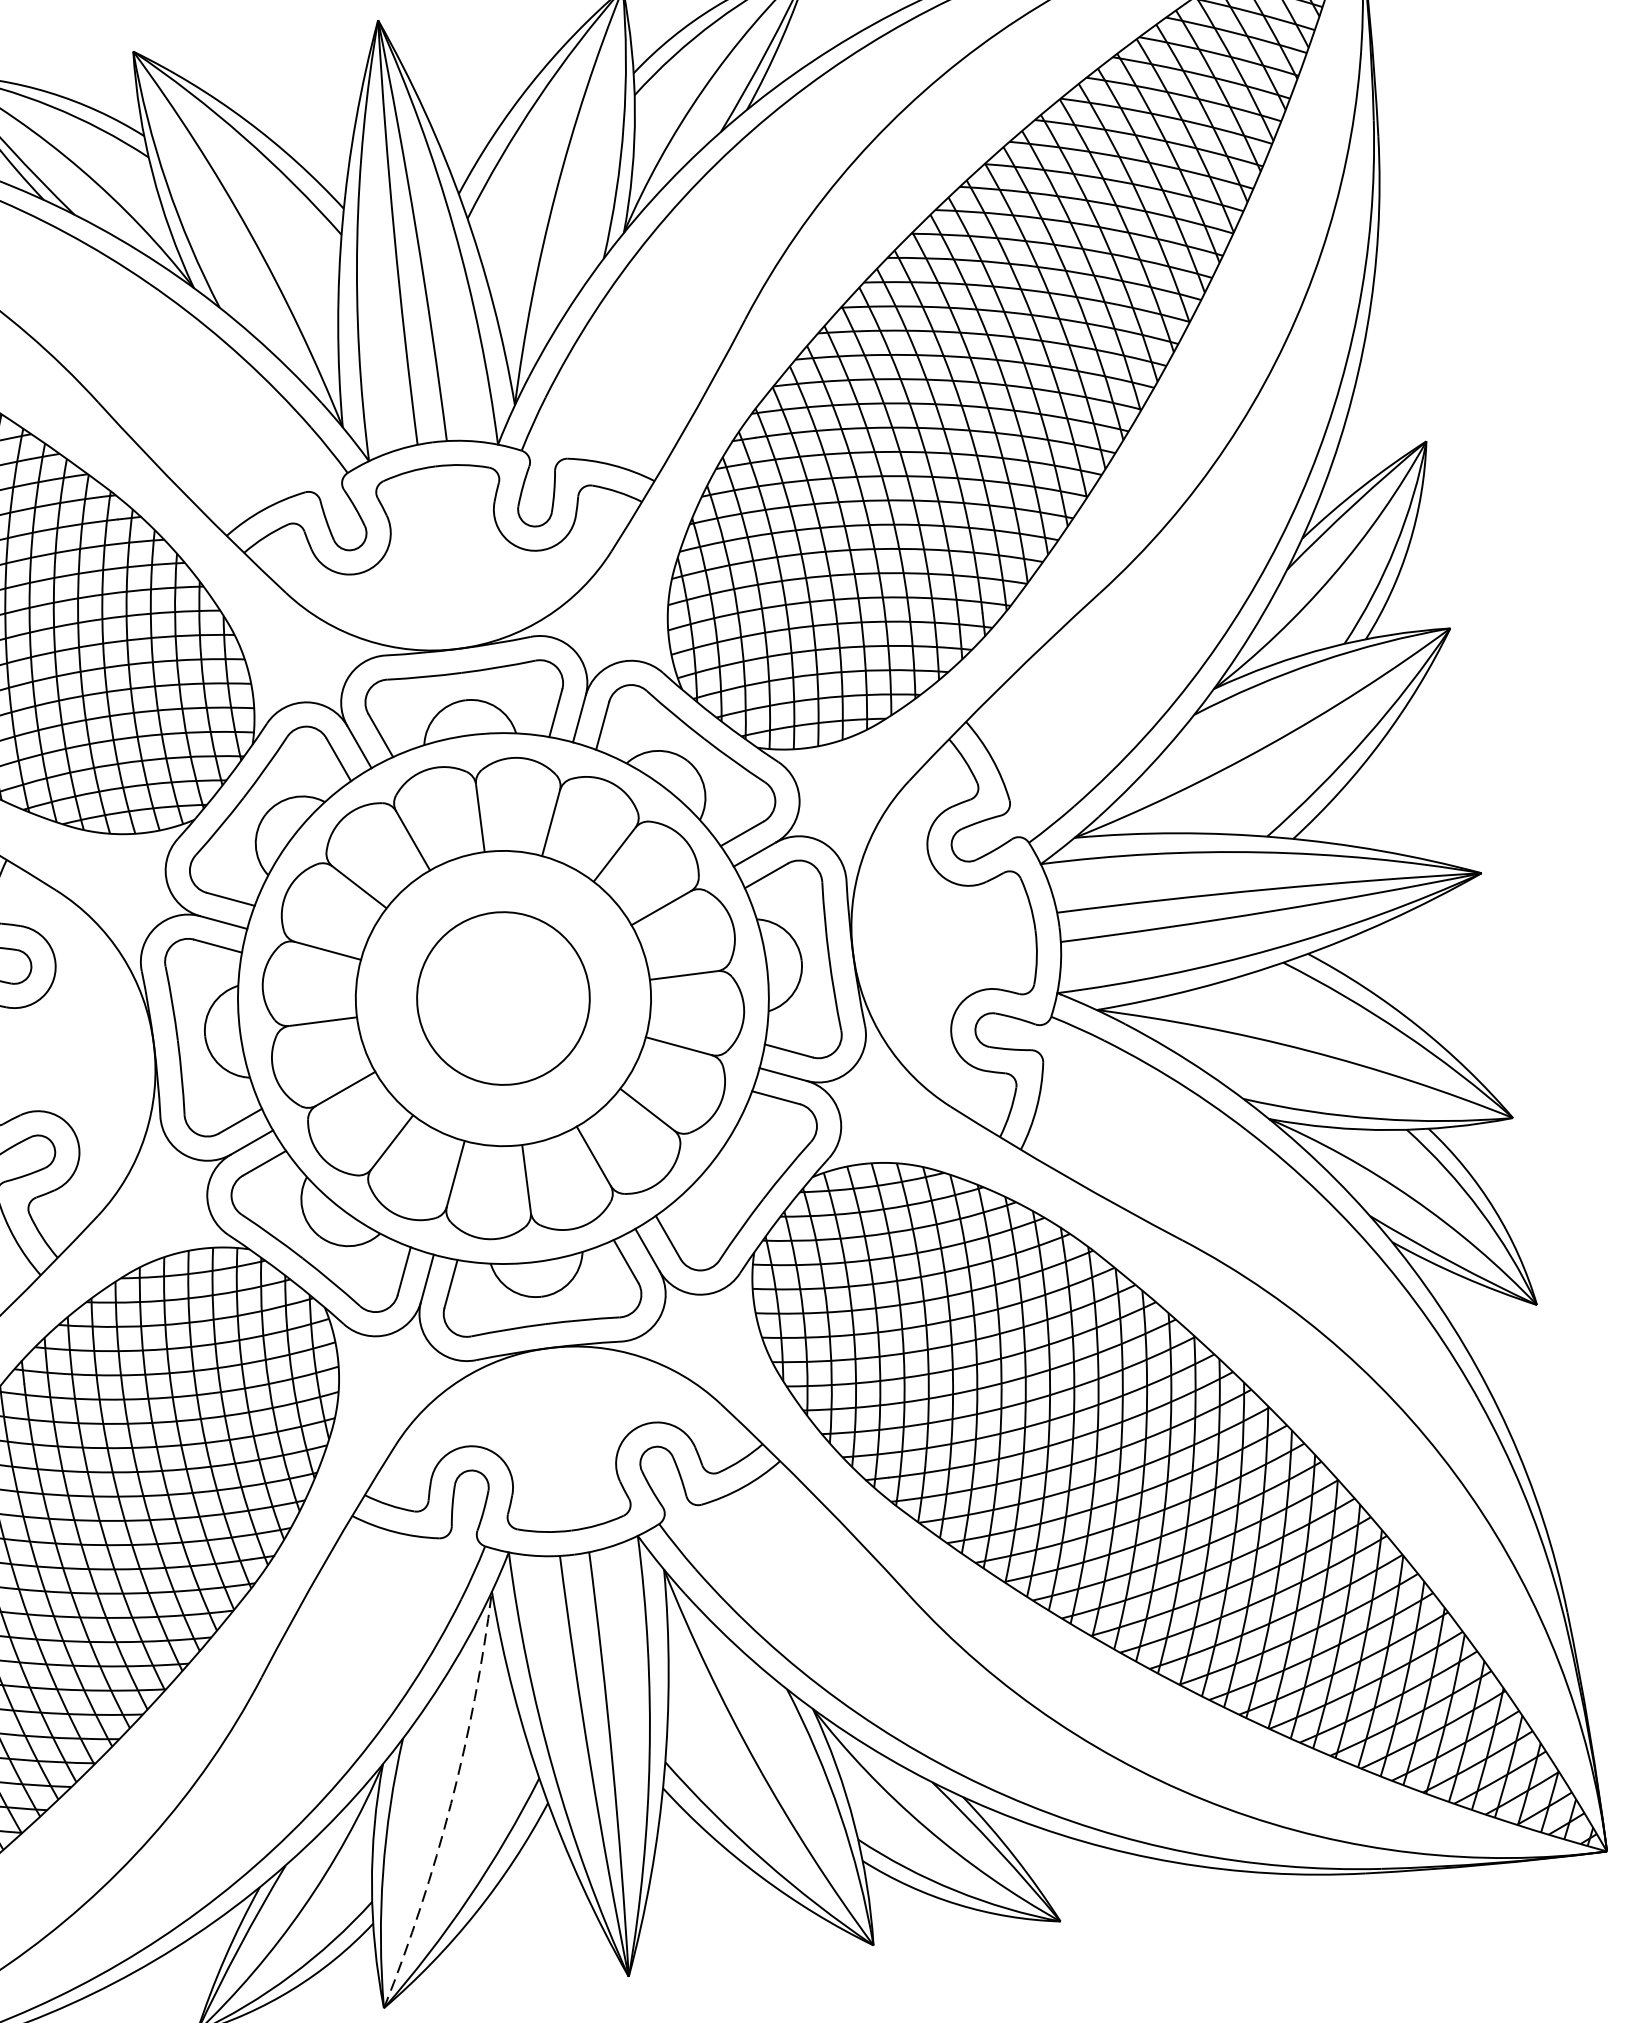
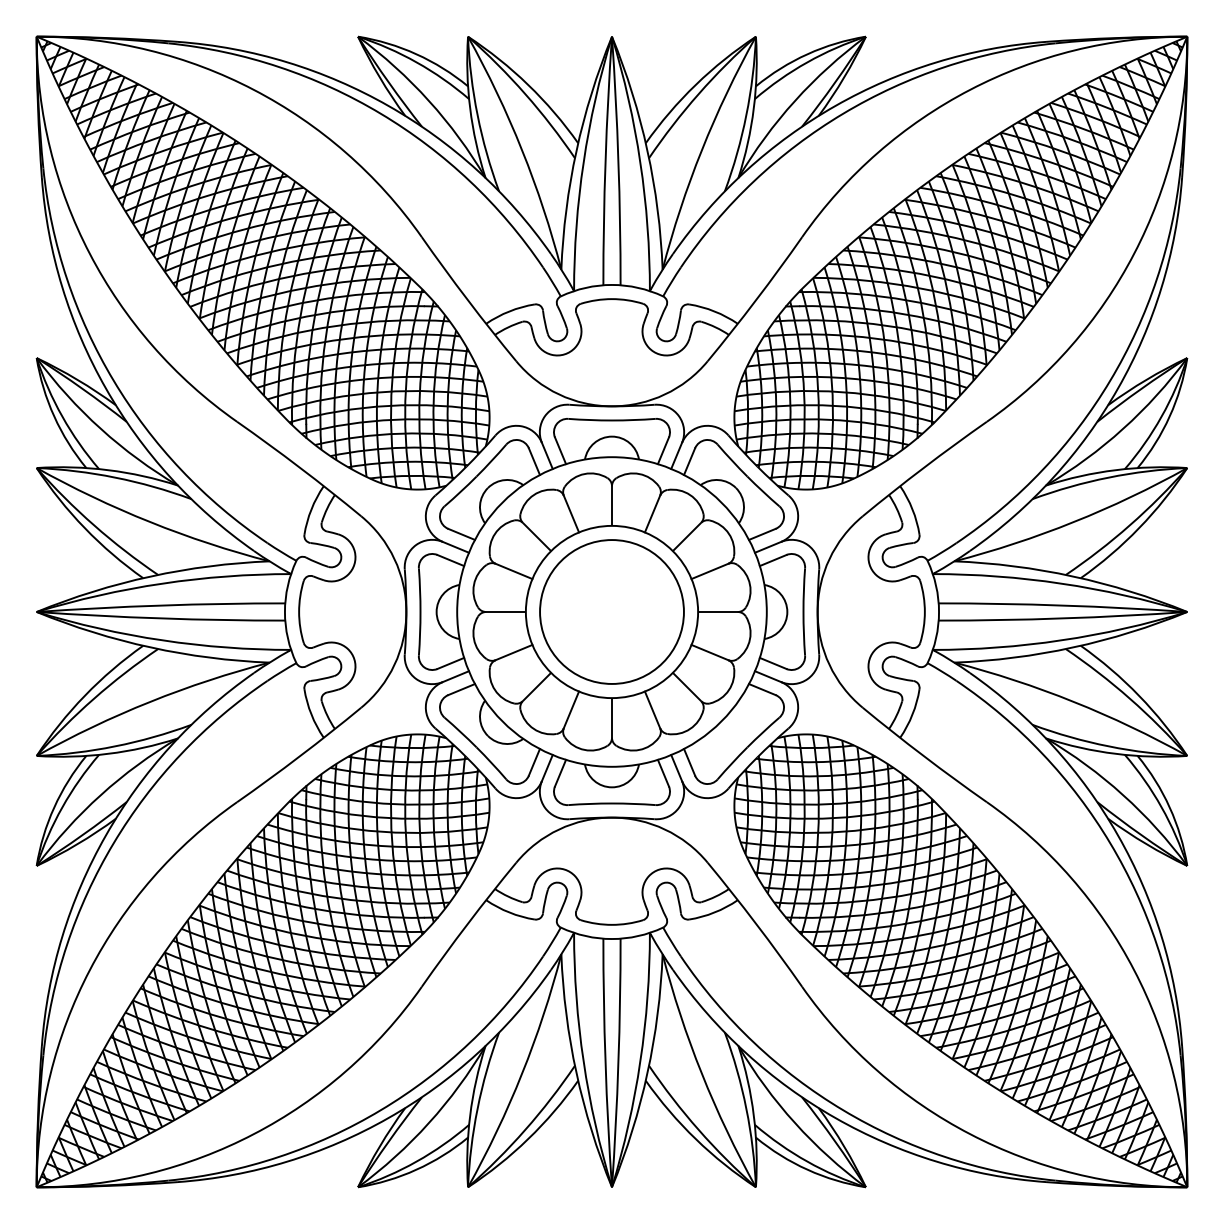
circle: (502, 997) -> (611, 611), size x1.43
arc: (451, 1802) -> (522, 1073), dashed -> solid

